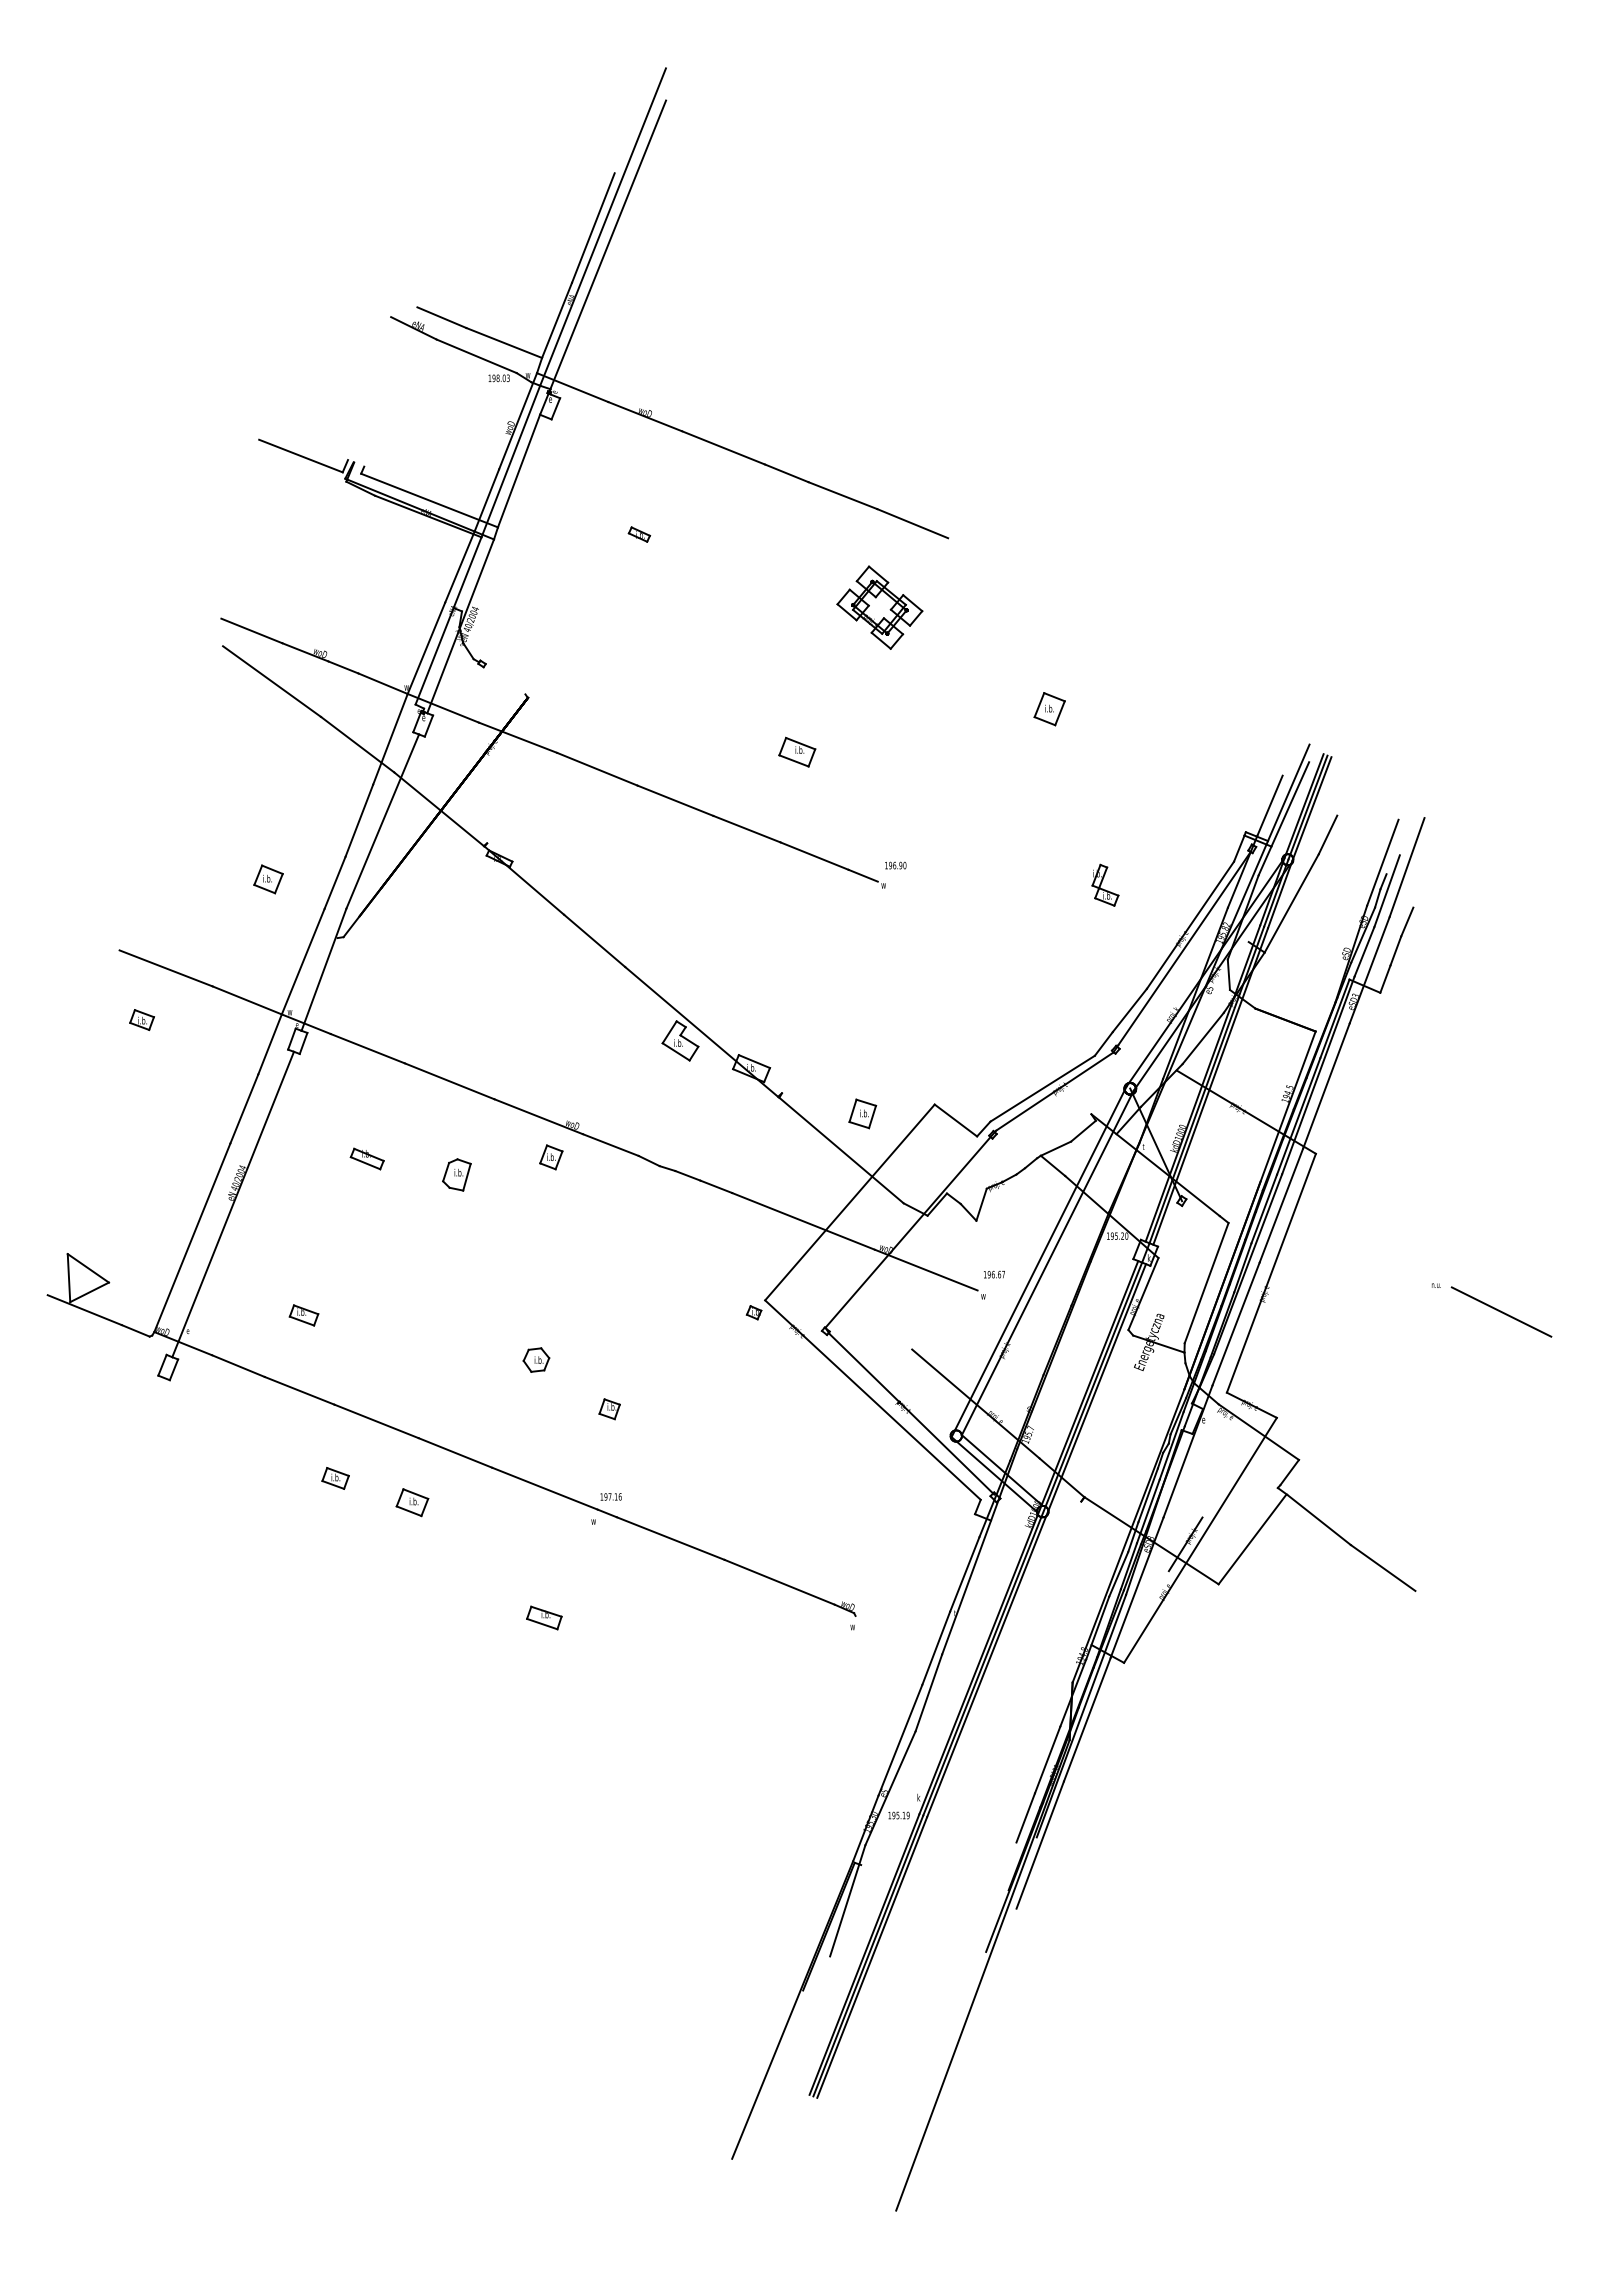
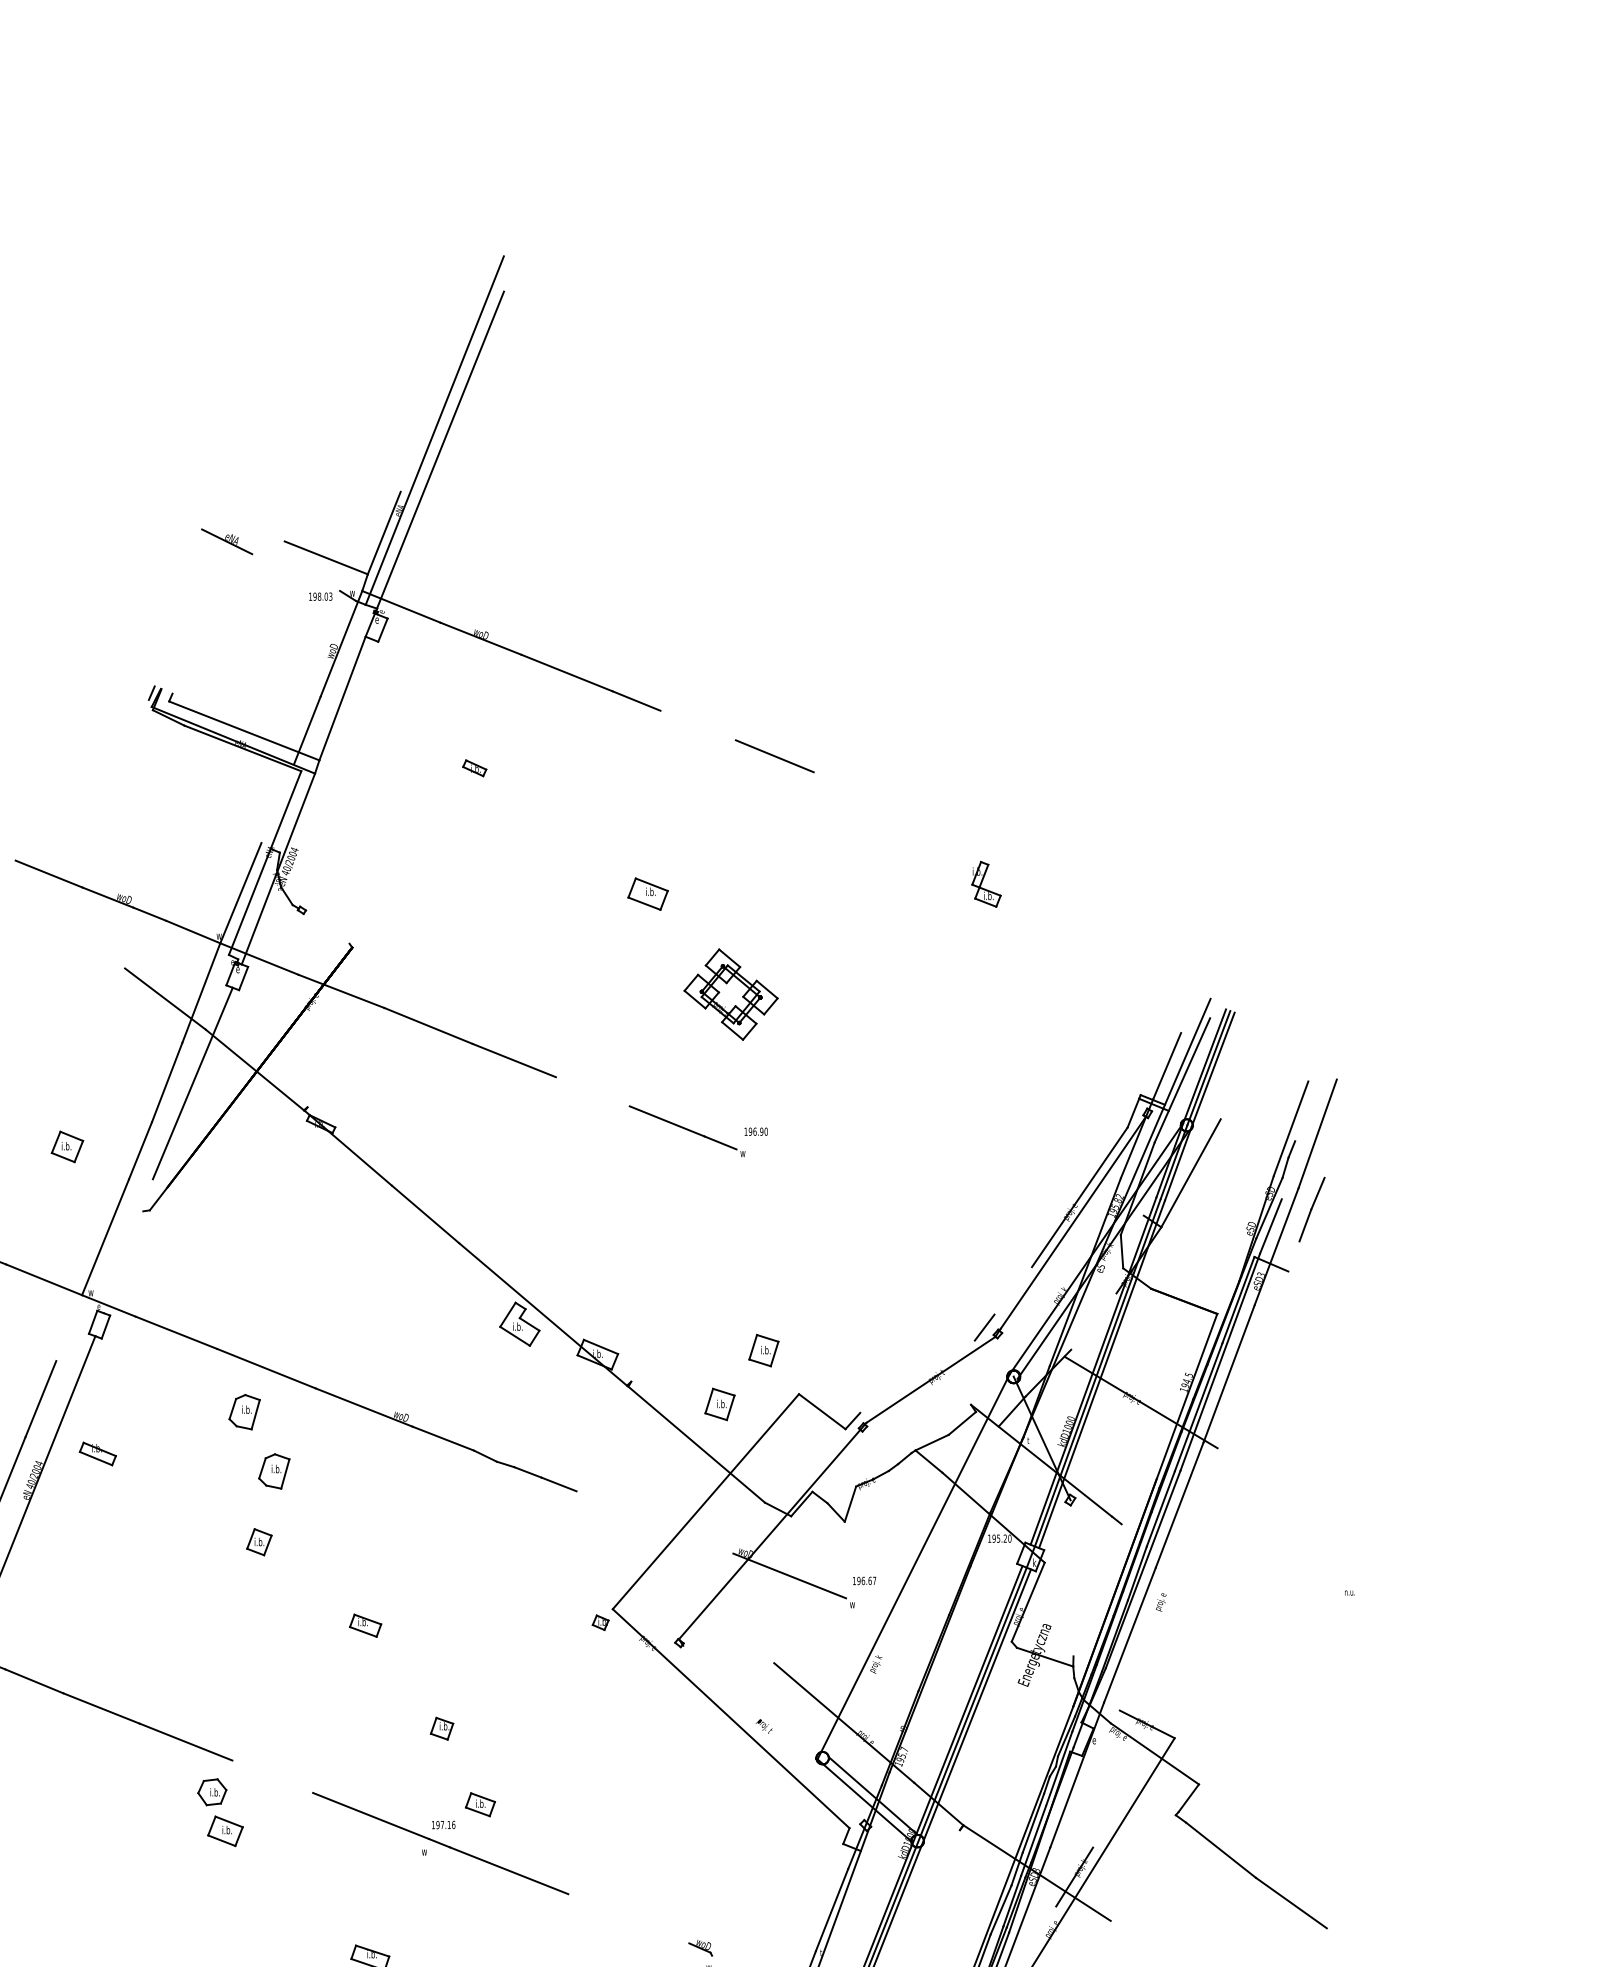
line: (593, 227) -> (424, 431), removed
line: (441, 317) -> (257, 529), removed
line: (476, 356) -> (295, 572), removed
line: (300, 455) -> (102, 681), removed
line: (510, 461) -> (333, 688), removed
line: (842, 495) -> (697, 725), removed
line: (459, 566) -> (277, 803), removed
part: (879, 607) -> (730, 994), moved
line: (271, 681) -> (70, 929), removed
part: (1049, 709) -> (925, 960), removed
part: (797, 751) -> (648, 893), moved
line: (746, 828) -> (592, 1091), removed
line: (1327, 834) -> (1230, 1097), removed
part: (1105, 884) -> (986, 883), moved
line: (1386, 891) -> (1295, 1160), removed
line: (323, 969) -> (127, 1245), removed
line: (1385, 978) -> (1294, 1255), removed
line: (1129, 1010) -> (1012, 1290), removed
line: (1202, 1038) -> (1093, 1321), removed
line: (269, 1044) -> (68, 1328), removed
part: (902, 1064) -> (763, 1350), added
line: (1042, 1088) -> (917, 1376), removed
part: (429, 1120) -> (244, 1411), added
part: (551, 1157) -> (259, 1542), moved
part: (366, 1158) -> (97, 1453), moved
line: (803, 1221) -> (654, 1522), removed
line: (1047, 1262) -> (922, 1567), removed
line: (1270, 1272) -> (1167, 1578), removed
line: (1206, 1283) -> (1097, 1590), removed
line: (1501, 1311) -> (1421, 1621), removed
part: (303, 1315) -> (365, 1625), moved
part: (536, 1359) -> (212, 1791), moved
line: (911, 1413) -> (773, 1733), removed
line: (455, 1452) -> (272, 1776), removed
part: (335, 1478) -> (480, 1804), moved
line: (1251, 1539) -> (1146, 1871), removed
line: (779, 1581) -> (628, 1917), removed

